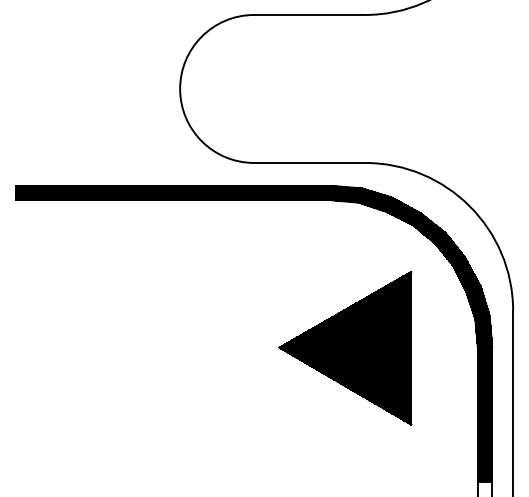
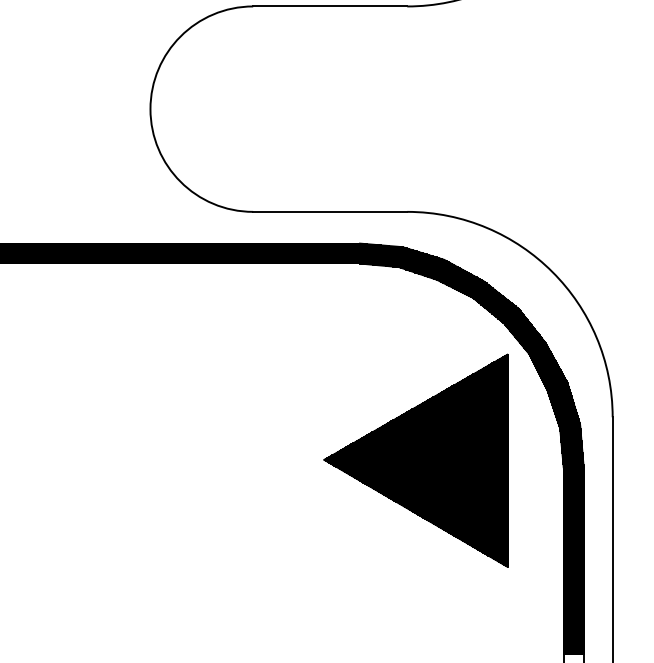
part: (345, 347) -> (416, 459), moved

